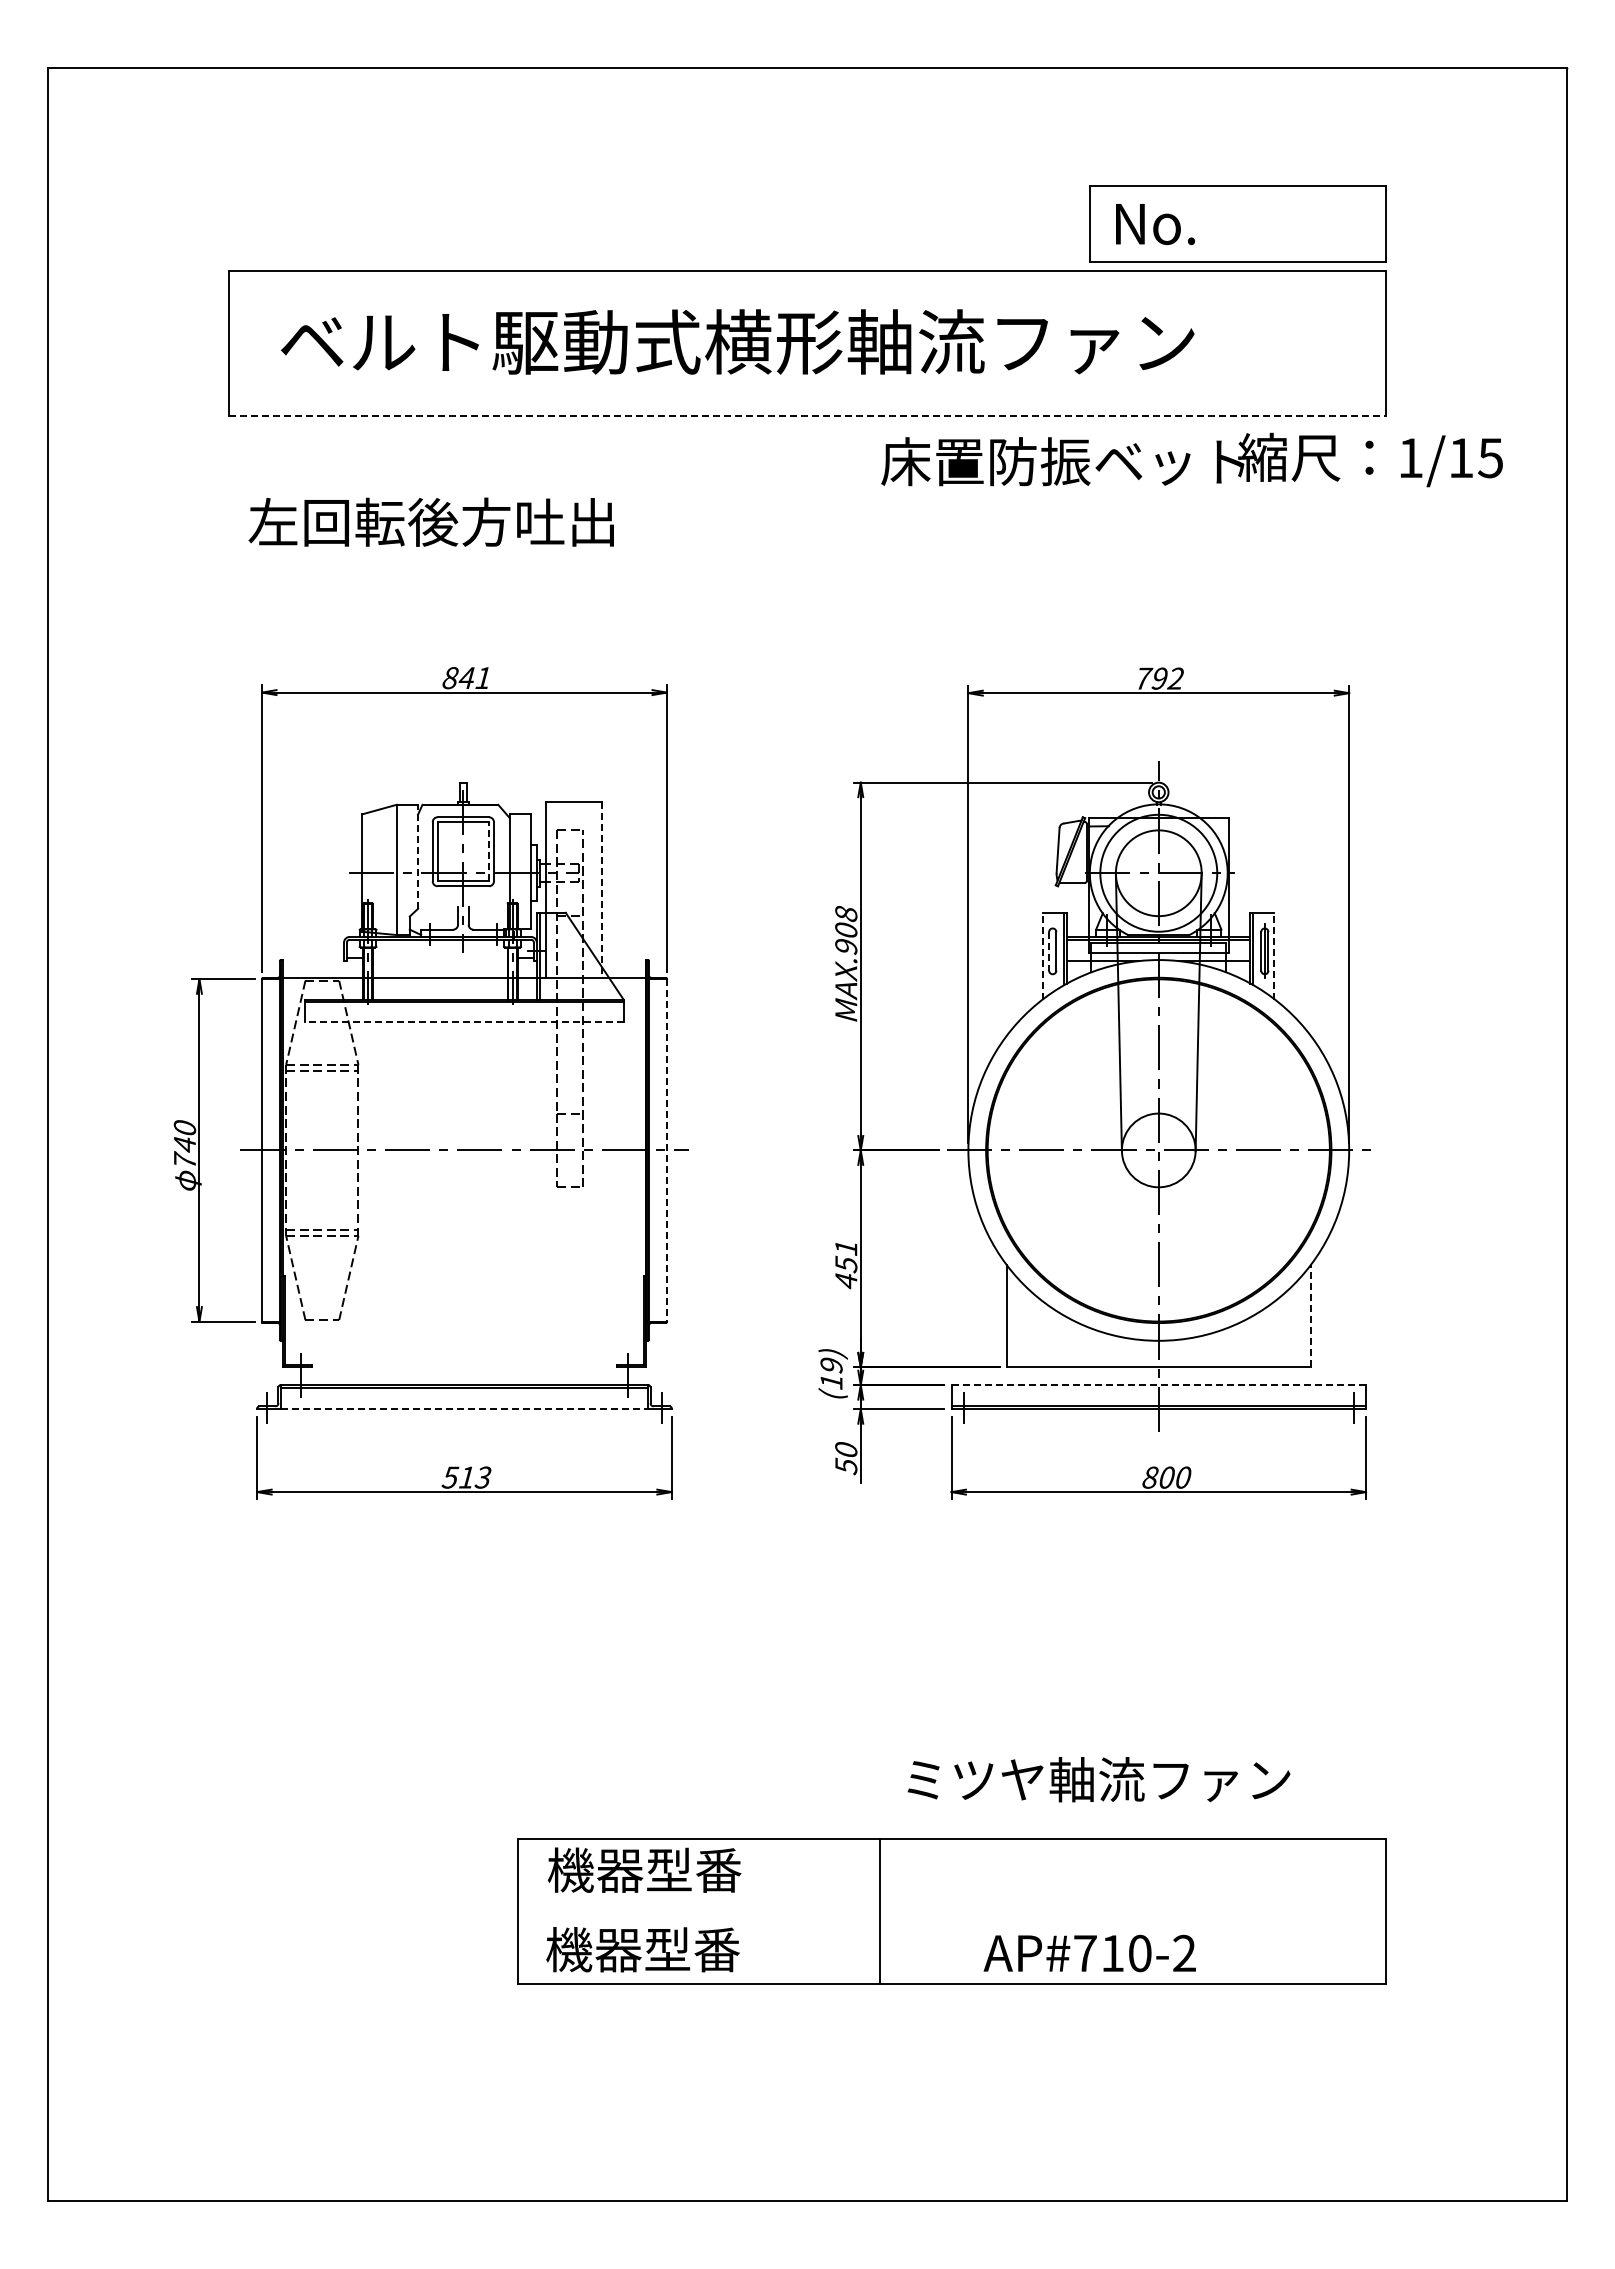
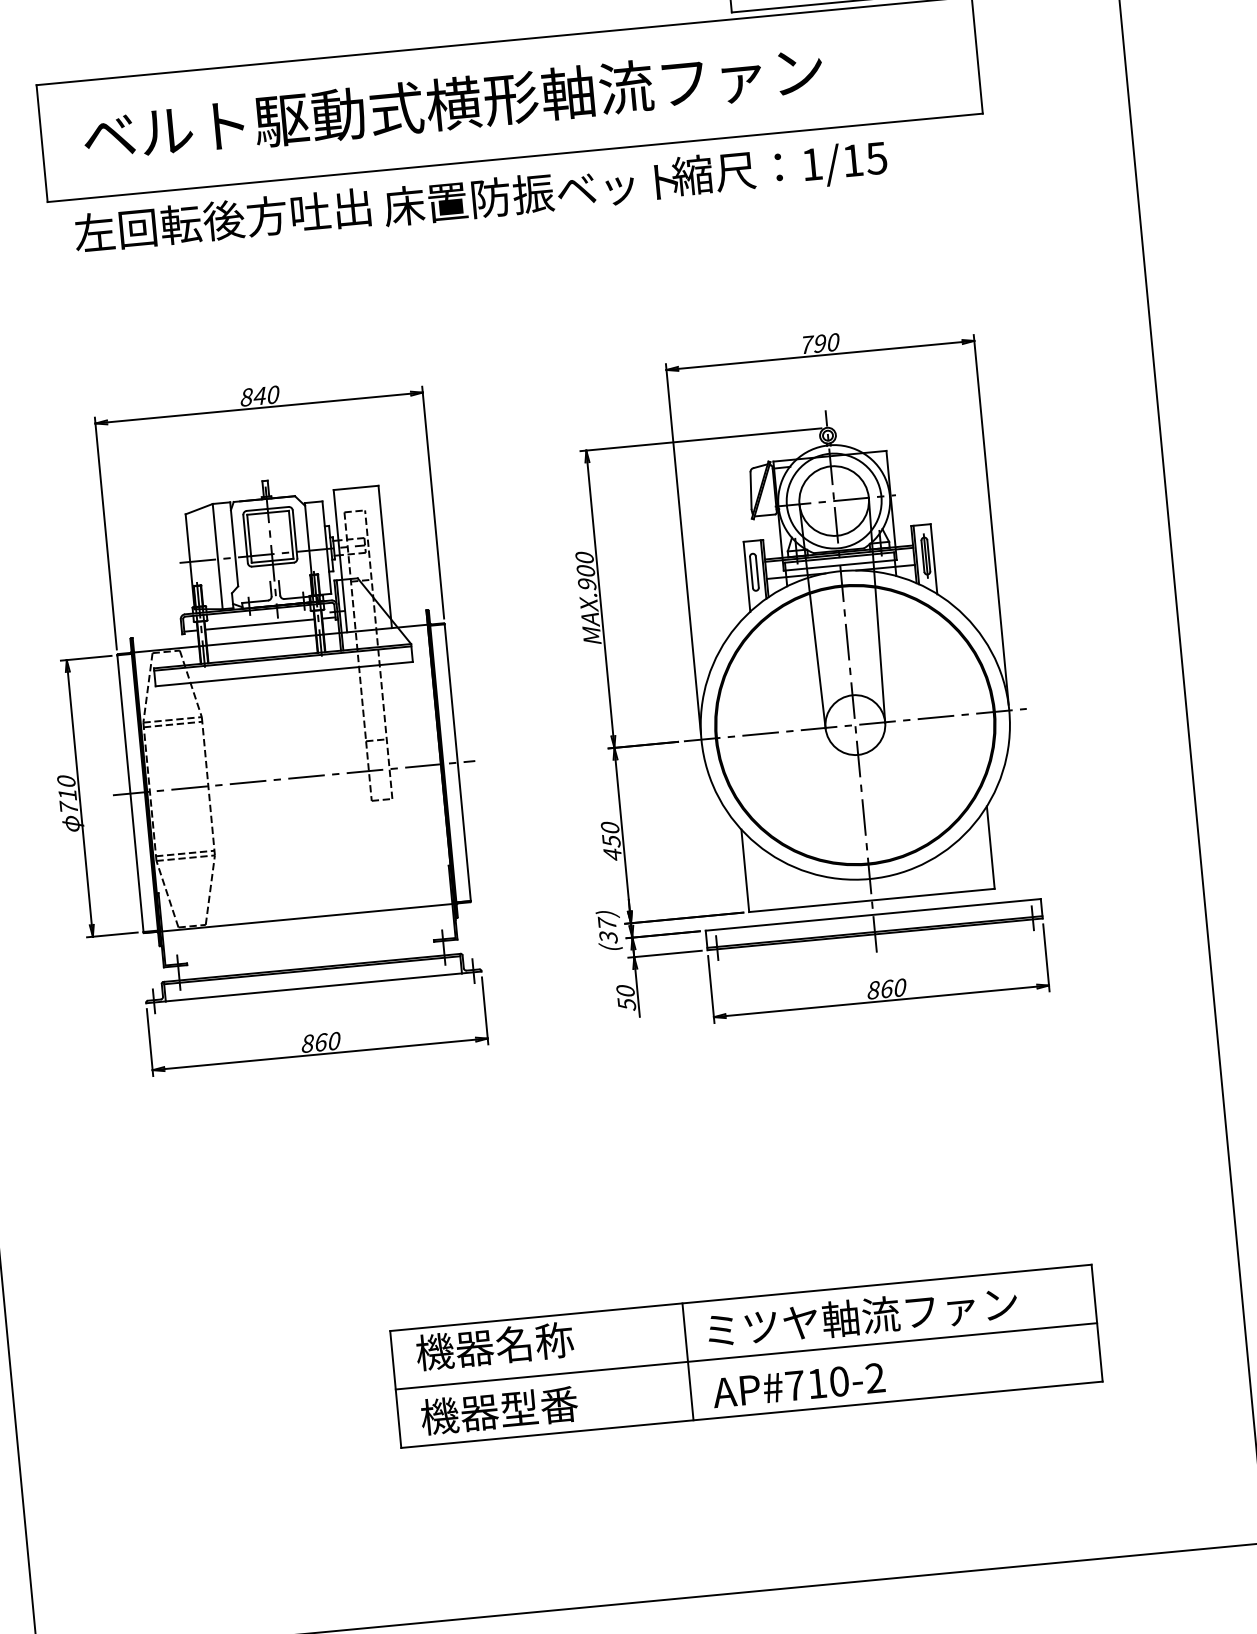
line: (807, 415) -> (515, 157), dashed -> solid
text: (1191, 459) -> (634, 182), moved
text: (430, 521) -> (221, 219), moved
text: (483, 678) -> (273, 395), 841 -> 840
text: (1175, 678) -> (832, 342), 792 -> 790
line: (489, 851) -> (291, 534), dashed -> solid
line: (418, 856) -> (234, 544), dashed -> solid
line: (601, 890) -> (384, 557), dashed -> solid
text: (846, 913) -> (584, 557), MAX.908 -> MAX.900
line: (1049, 951) -> (751, 572), dashed -> solid
line: (1043, 955) -> (747, 576), dashed -> solid
line: (1274, 955) -> (934, 558), dashed -> solid
line: (439, 958) -> (259, 624), added
line: (464, 1021) -> (284, 673), dashed -> solid
text: (184, 1144) -> (67, 794), 740 -> 710
line: (666, 1150) -> (457, 762), dashed -> solid
text: (846, 1247) -> (610, 827), 451 -> 450
line: (1310, 1315) -> (990, 846), dashed -> solid
line: (464, 1323) -> (307, 918), added
text: (831, 1372) -> (607, 929), (19) -> (37)
line: (1158, 1385) -> (873, 915), dashed -> solid
line: (465, 1409) -> (314, 987), dashed -> solid
text: (466, 1477) -> (320, 1042), 513 -> 860
text: (1167, 1477) -> (887, 988), 800 -> 860
text: (1098, 1779) -> (862, 1316), moved
text: (693, 1869) -> (534, 1341), 機器型番 -> 機器名称
line: (951, 1911) -> (745, 1356), added
text: (1089, 1953) -> (798, 1385), moved

